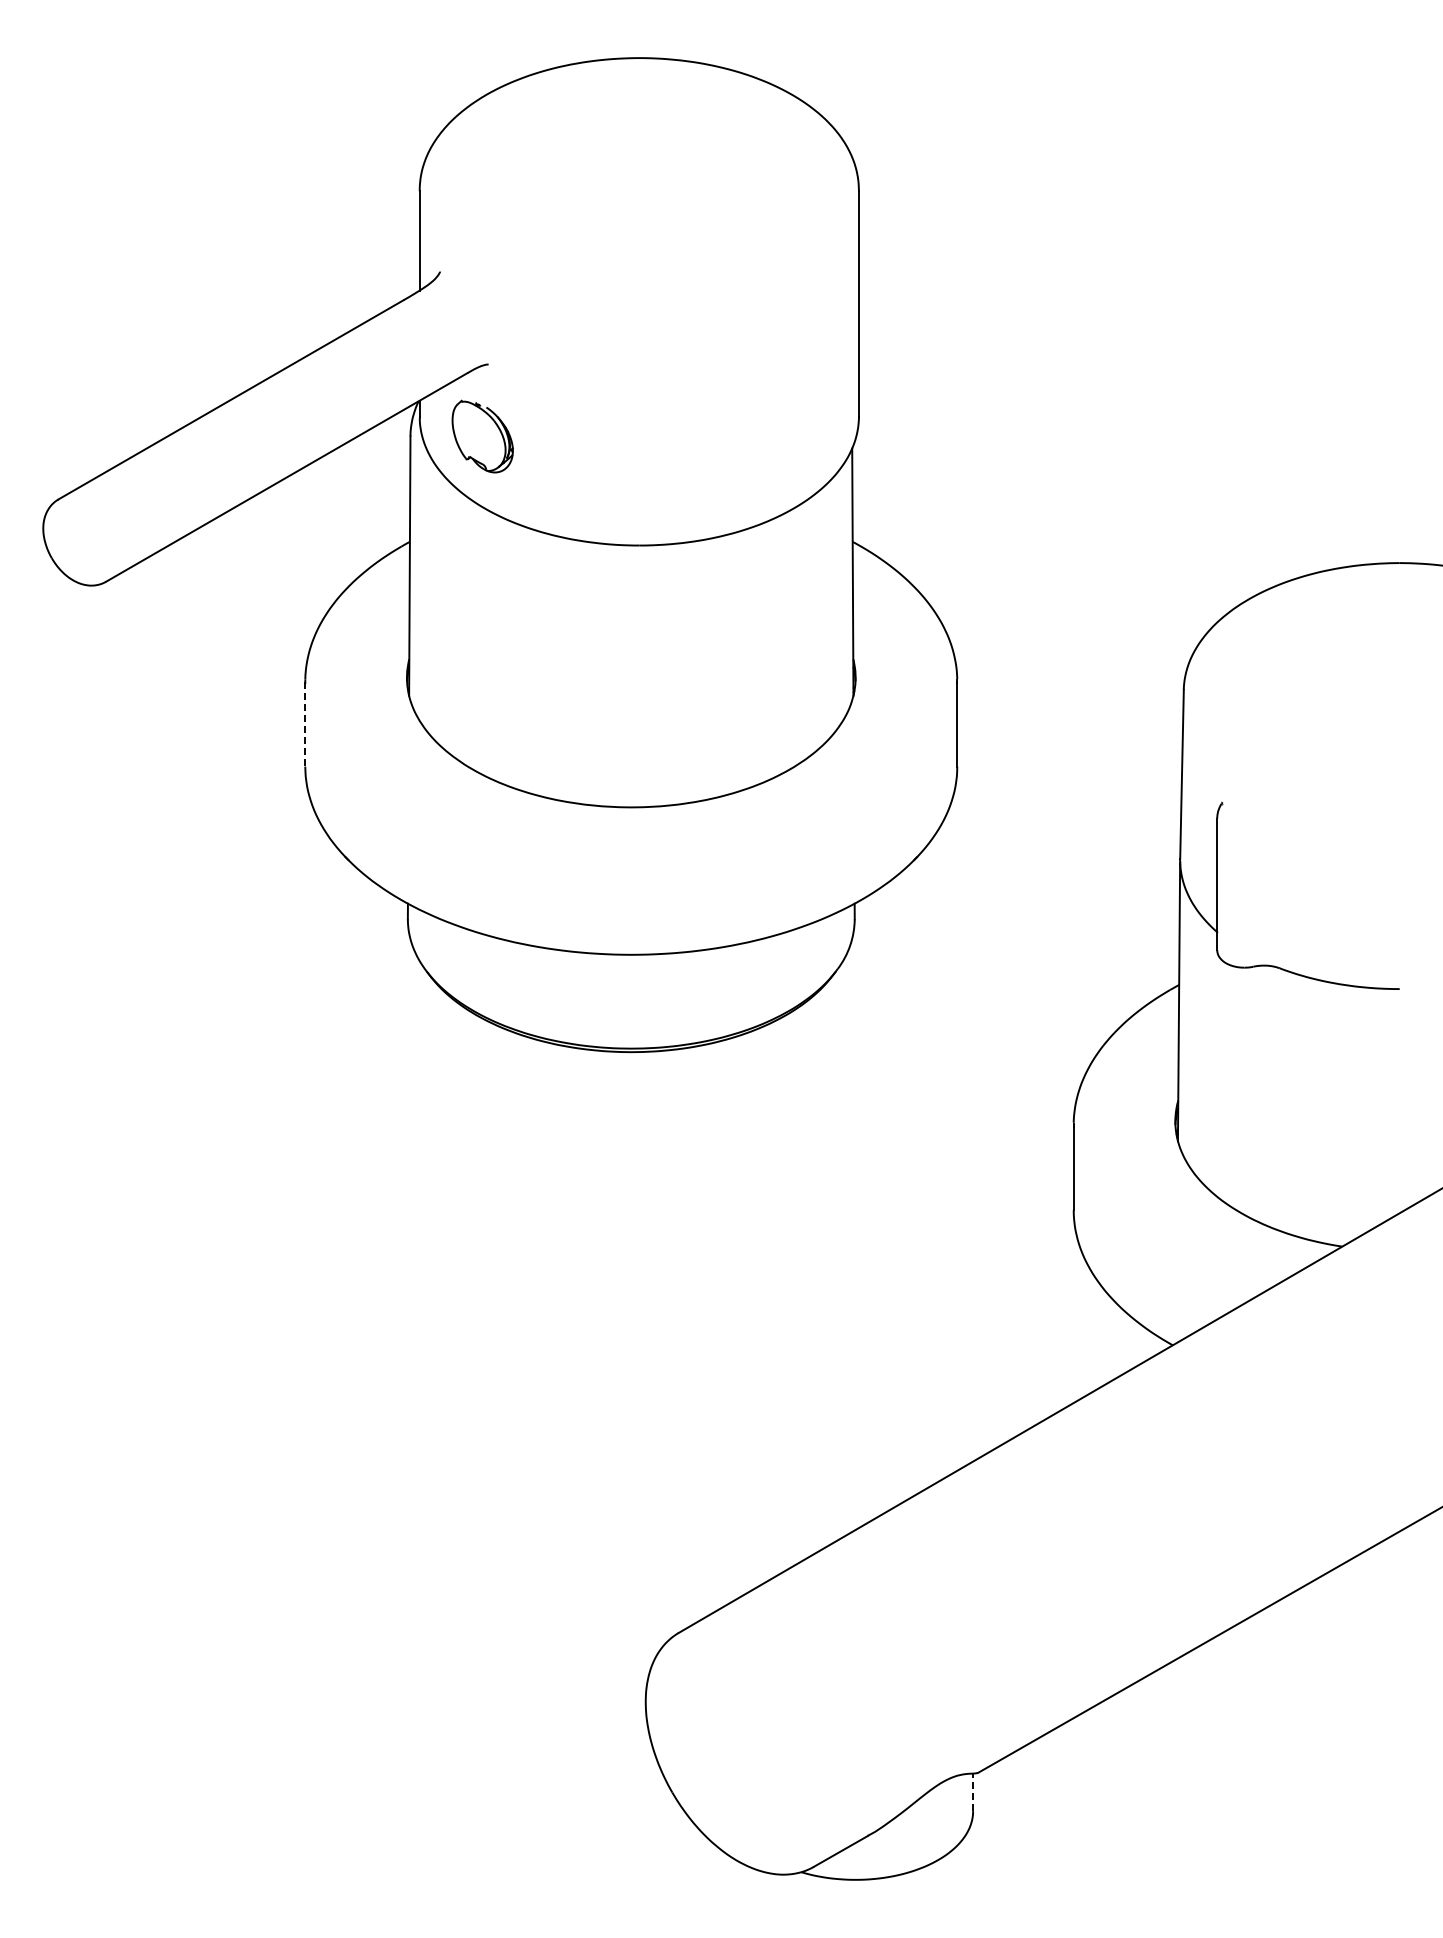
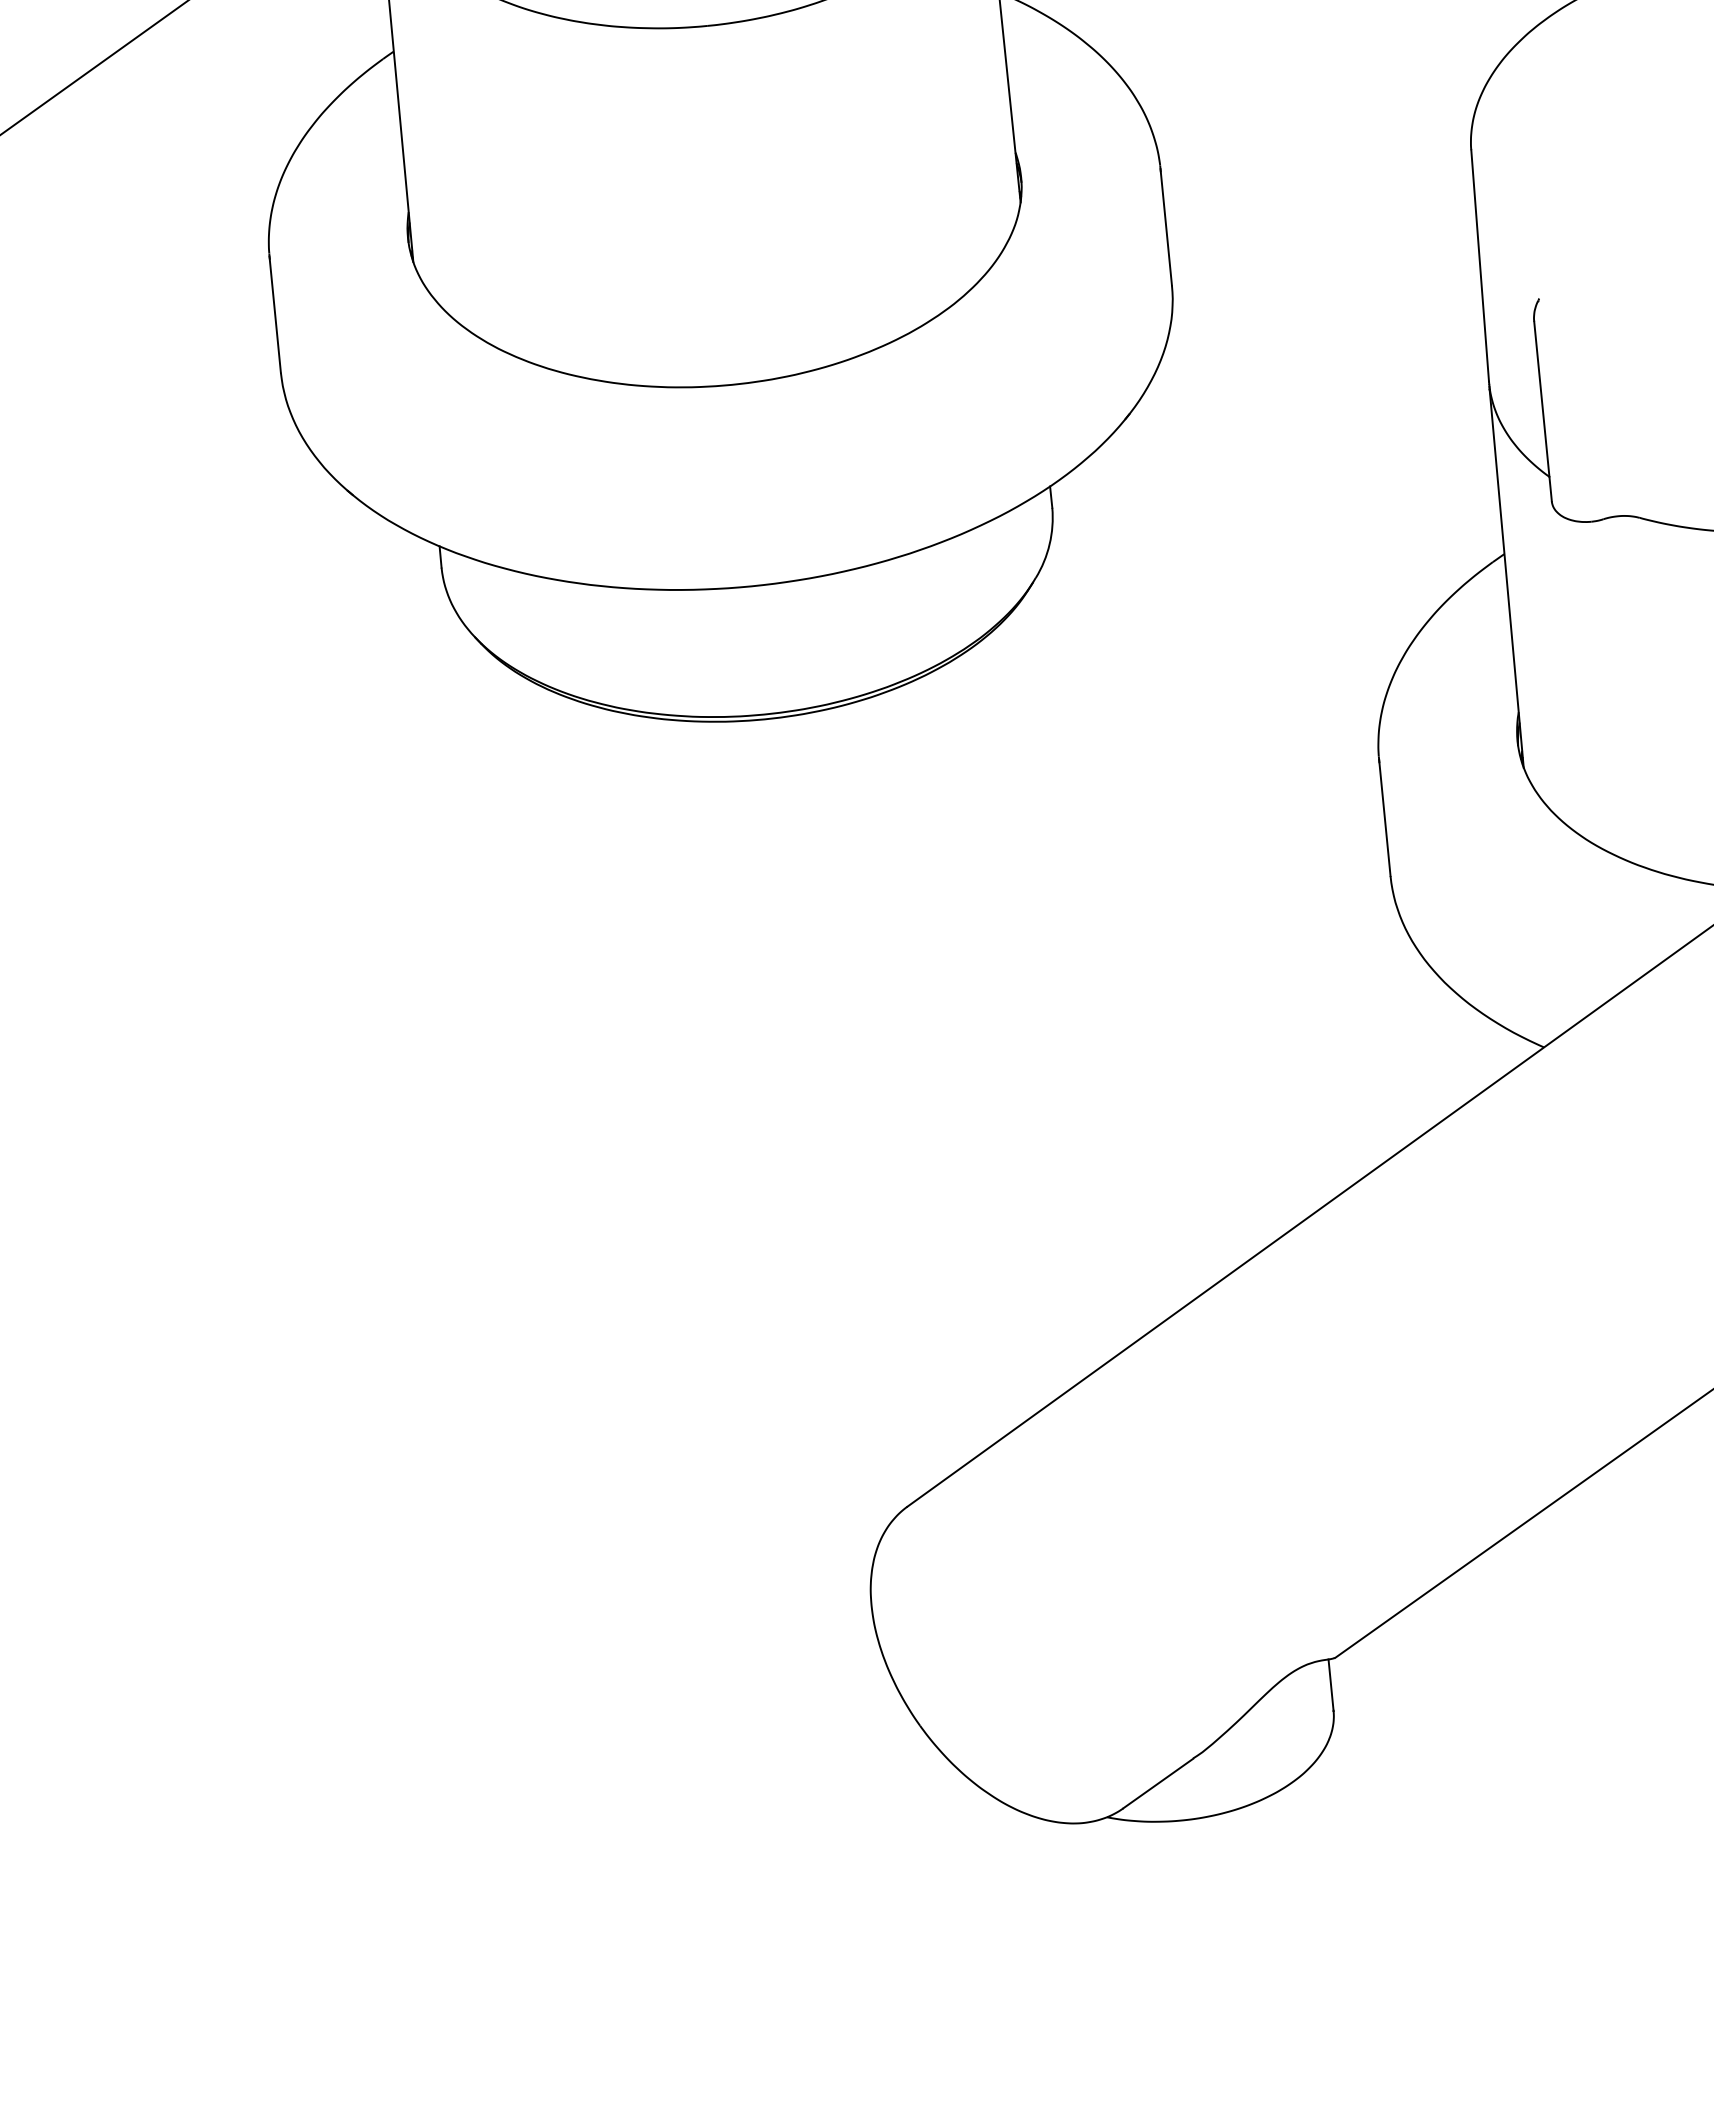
line: (305, 724) -> (275, 315), dashed -> solid
line: (973, 1792) -> (1331, 1685), dashed -> solid

